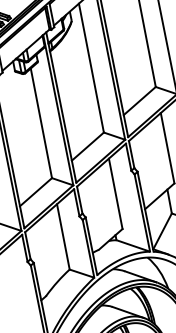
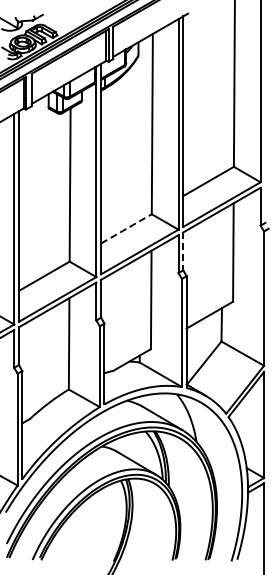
line: (87, 146) -> (126, 228), solid -> dashed
line: (131, 154) -> (183, 251), solid -> dashed

